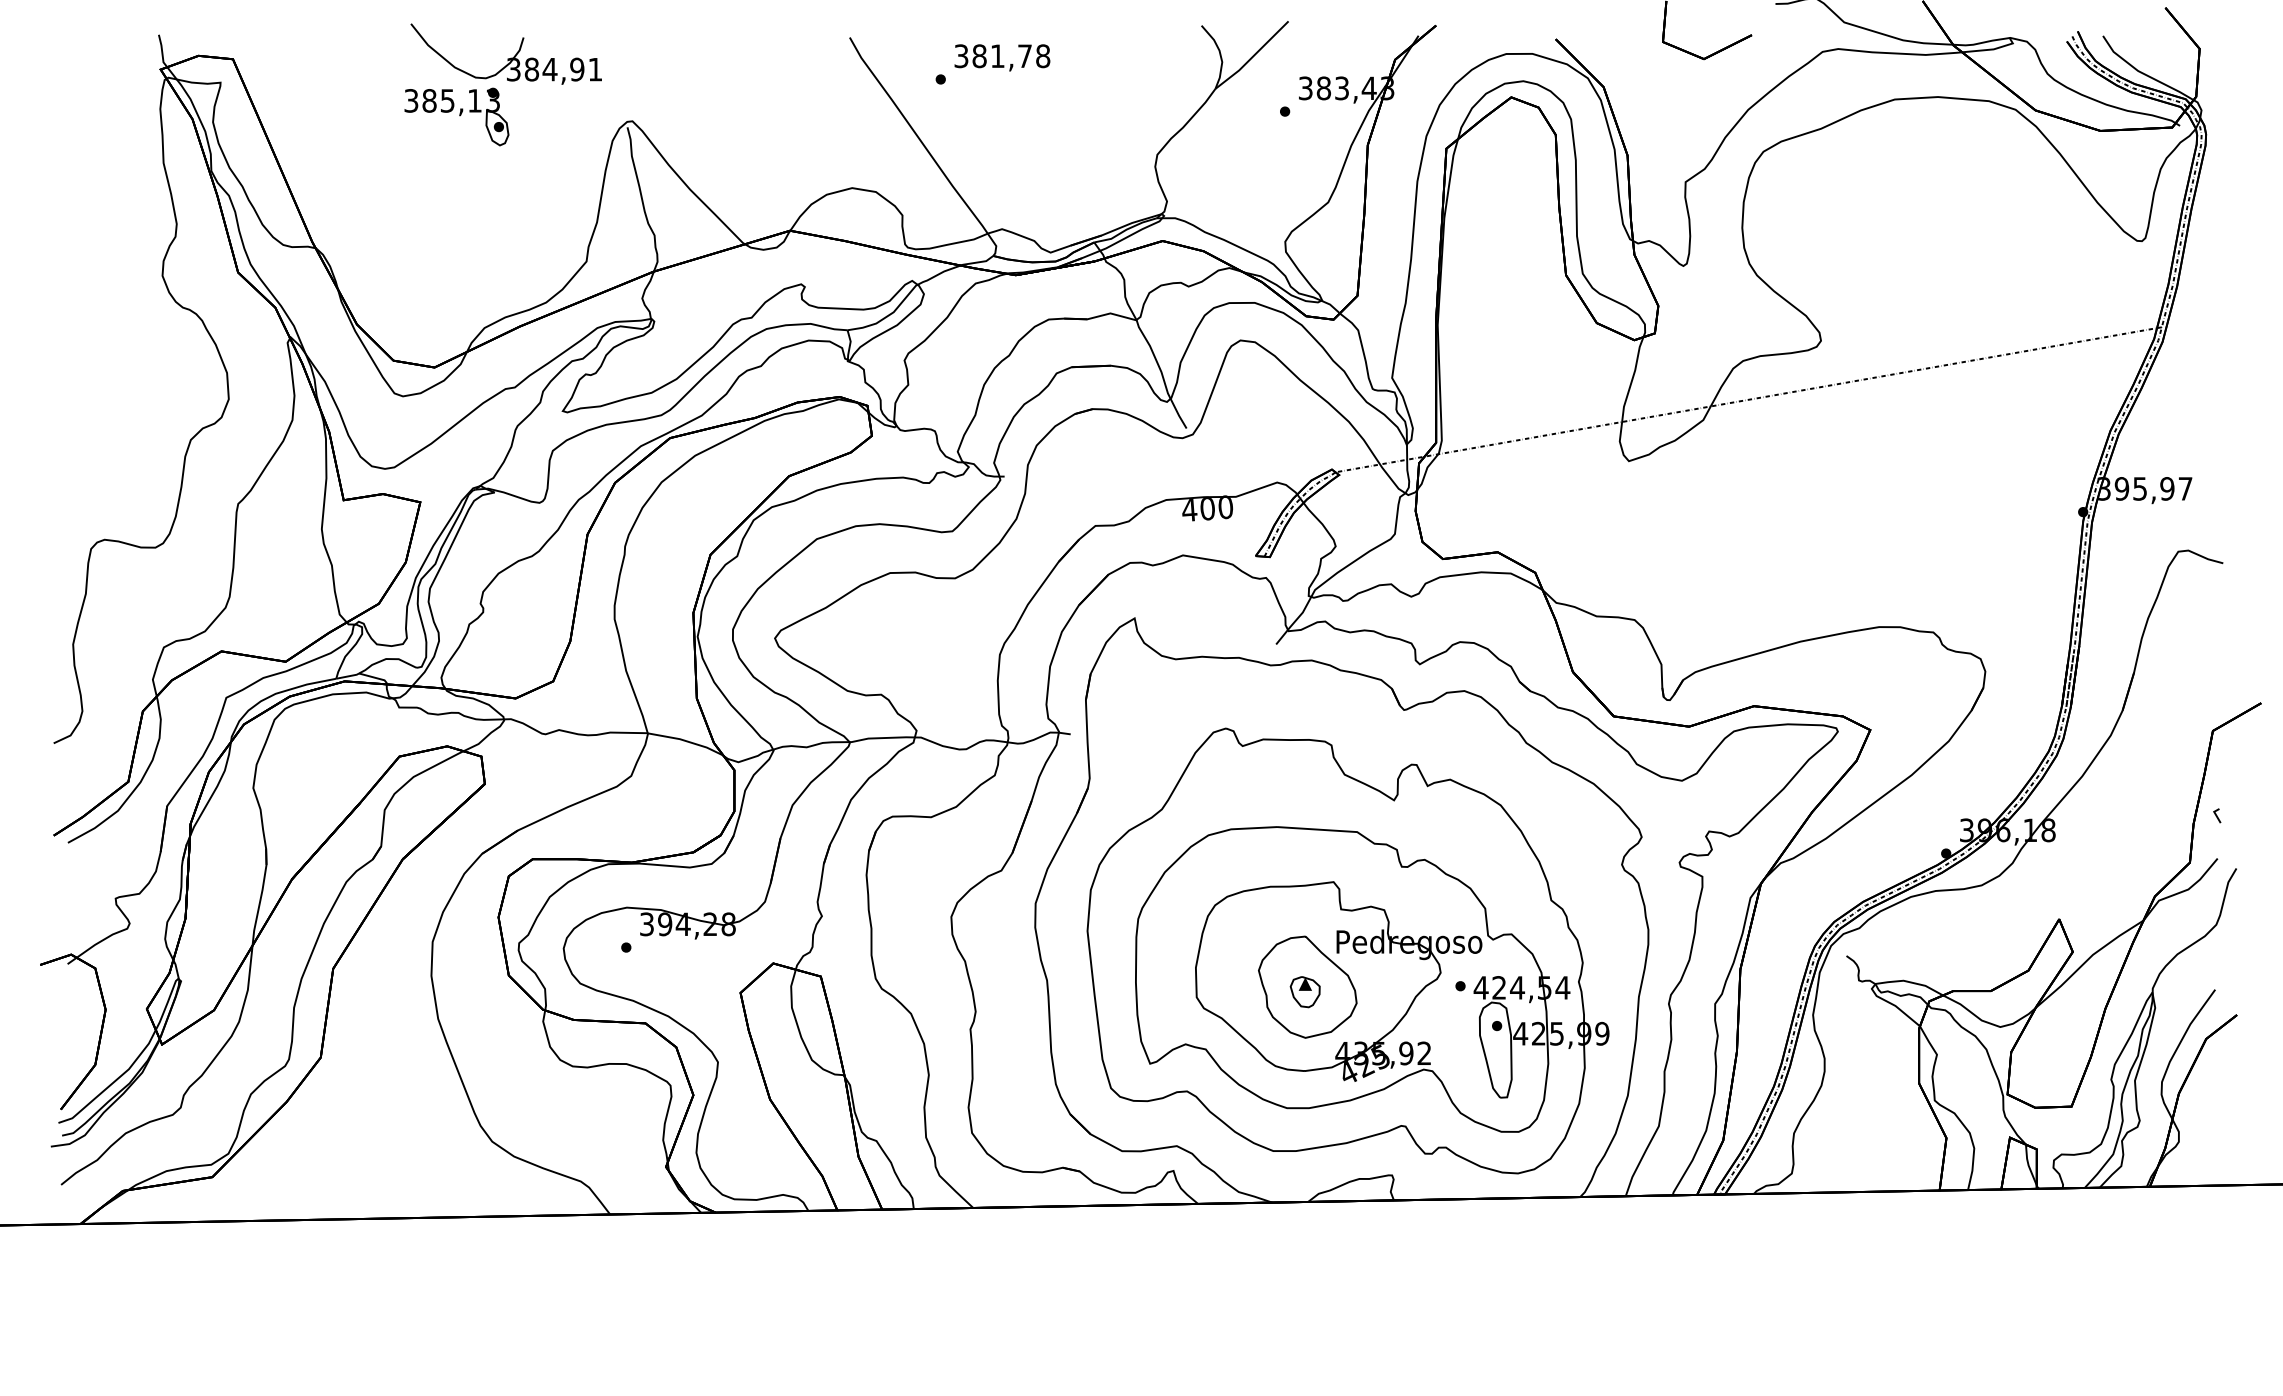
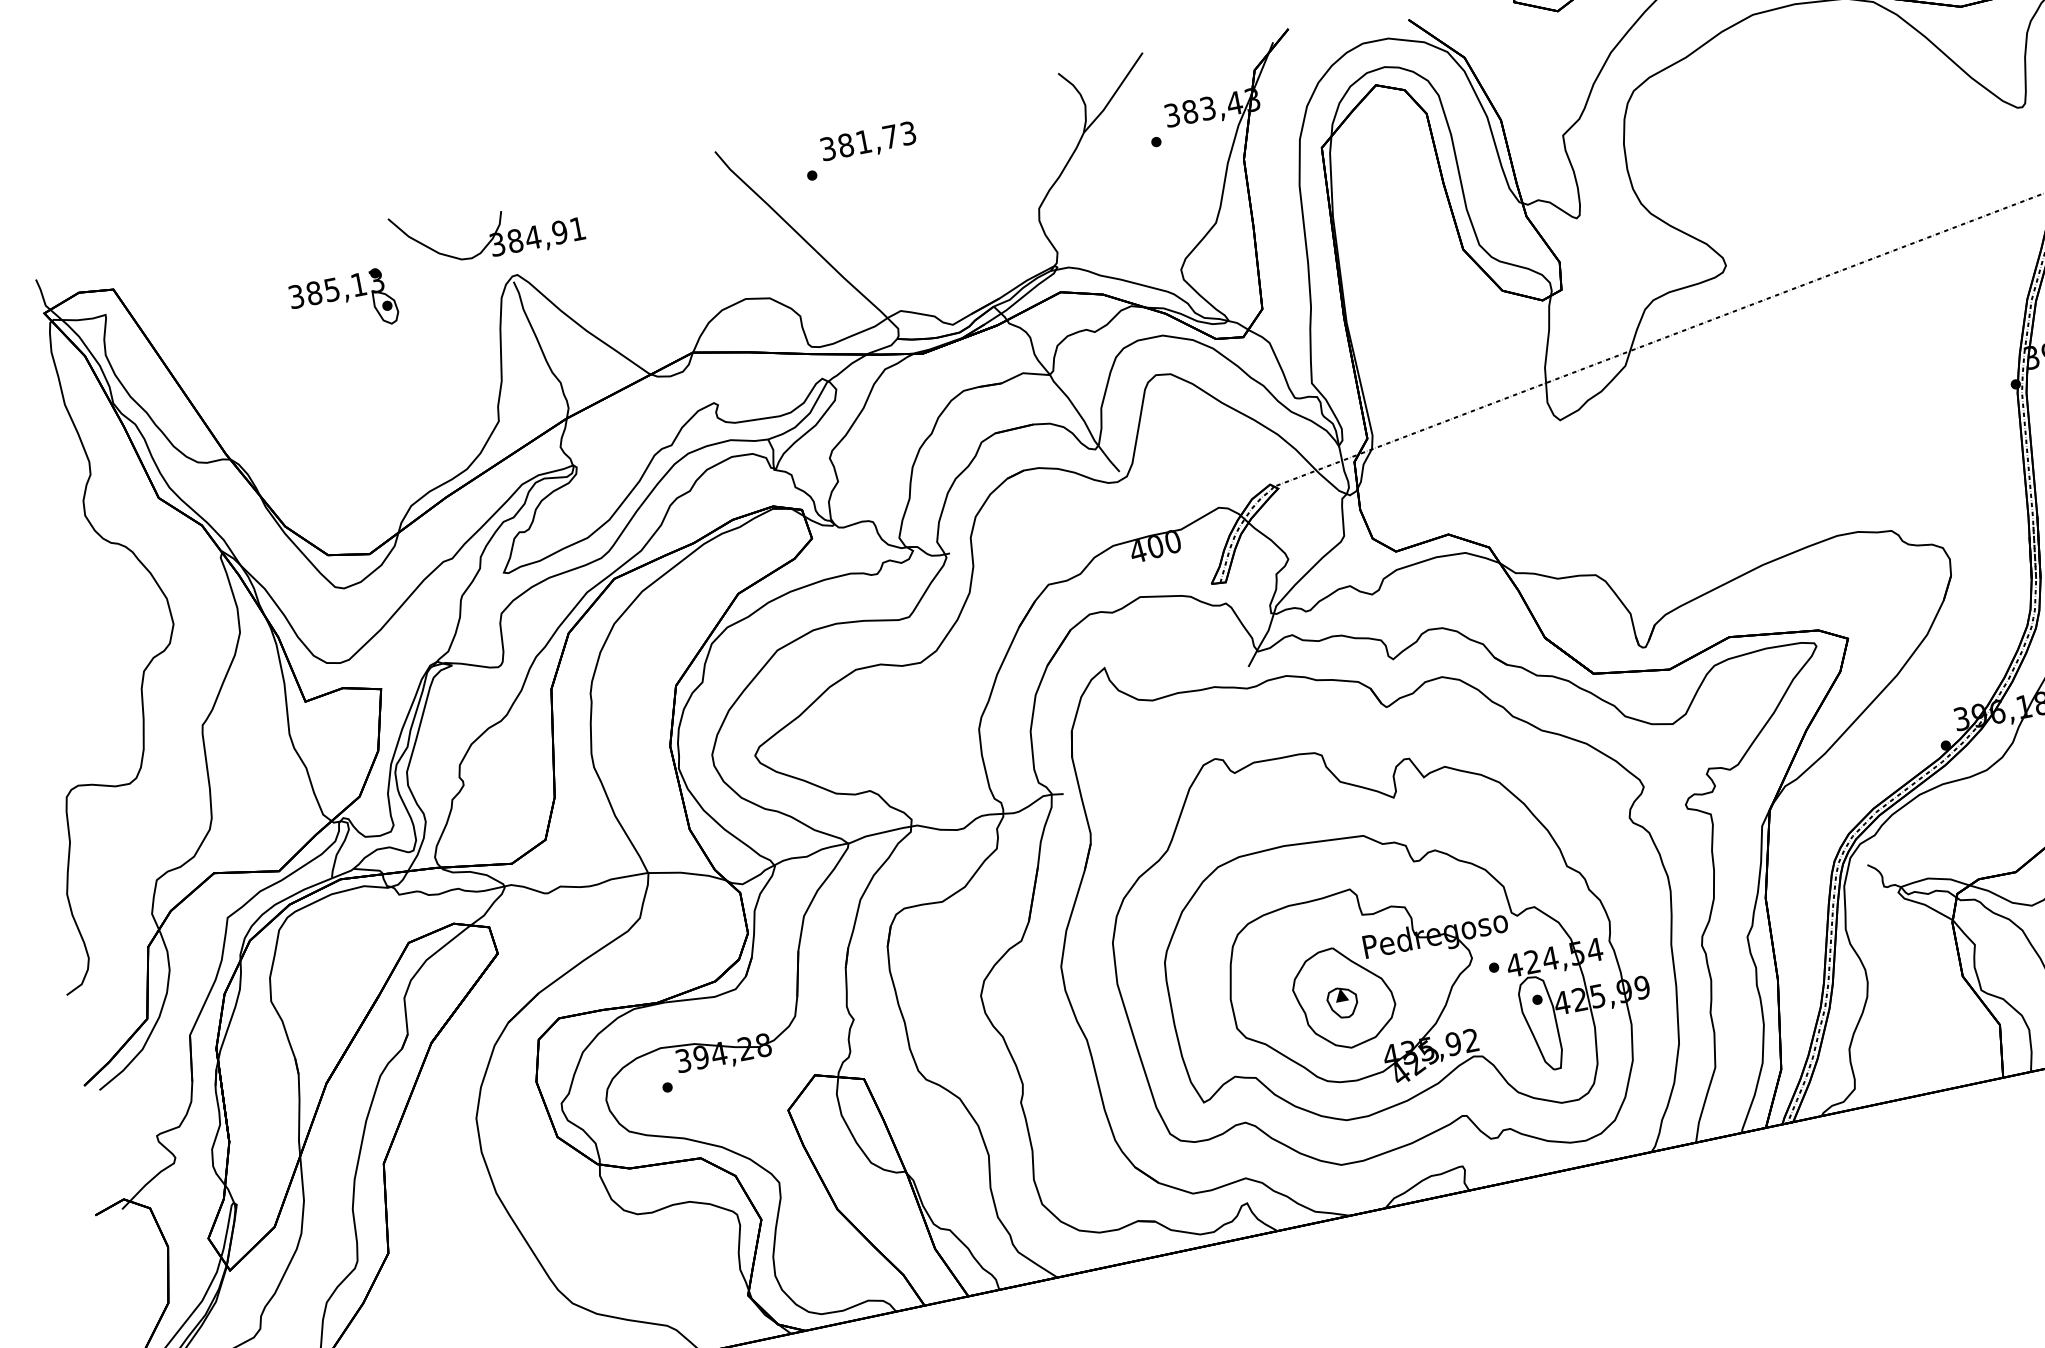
part: (505, 53) -> (486, 230), moved
text: (1043, 56) -> (908, 133), 381,78 -> 381,73

